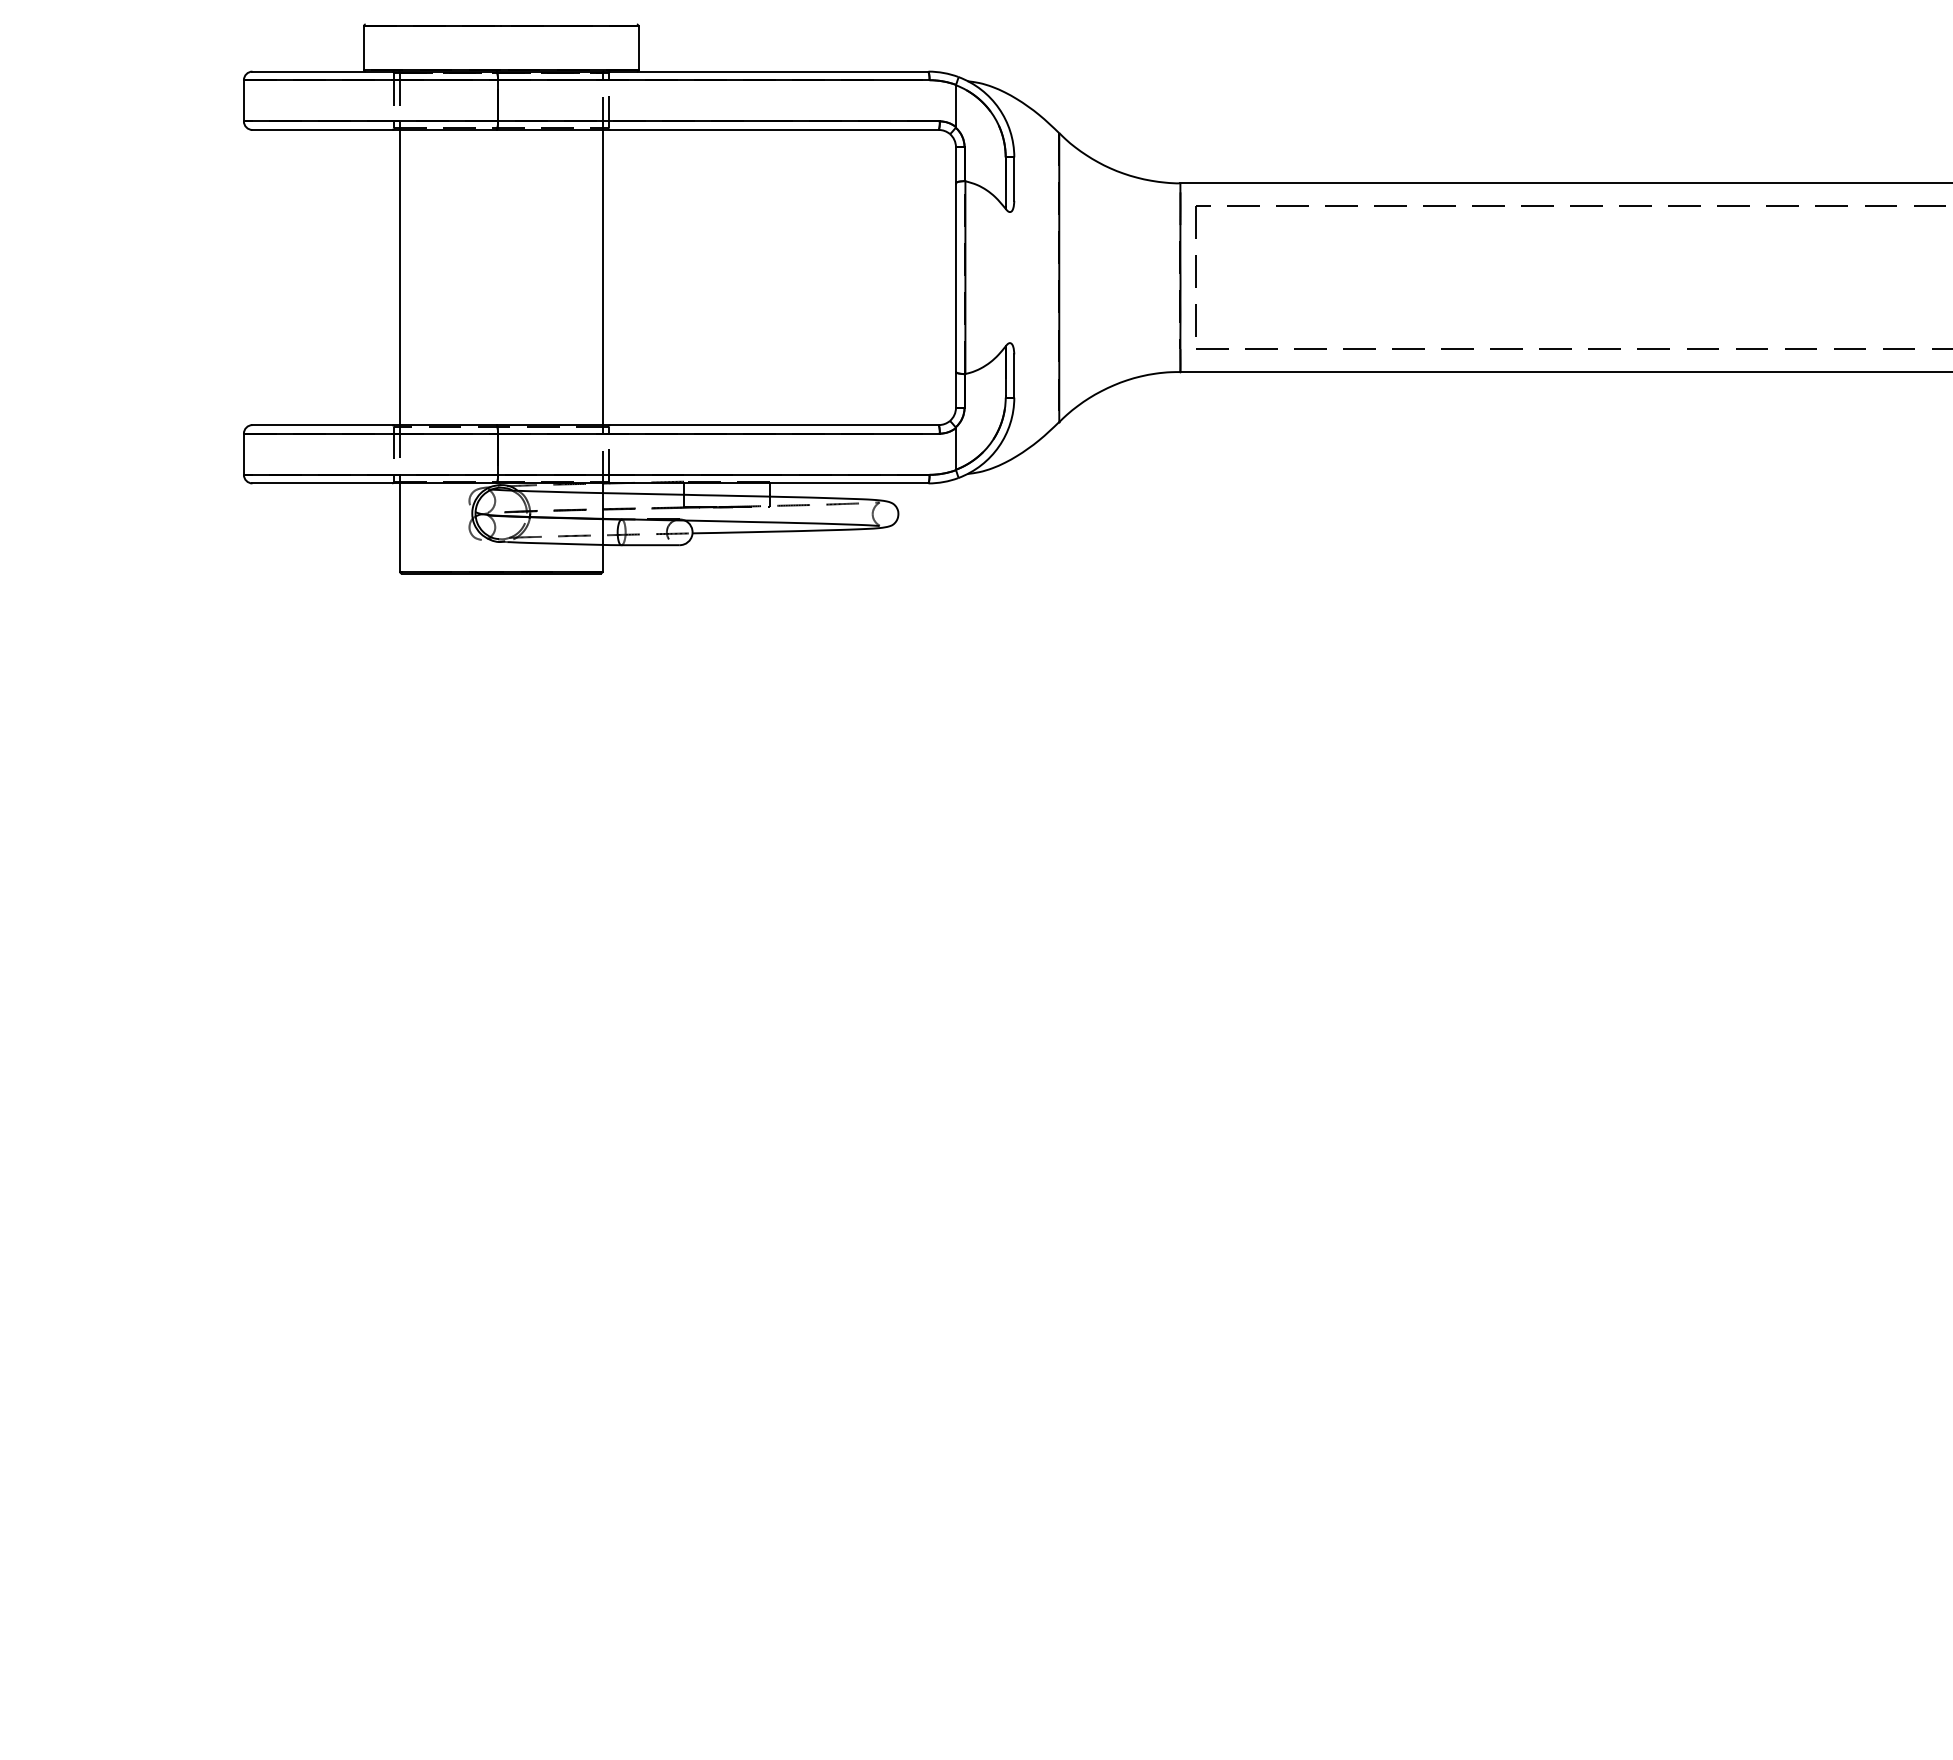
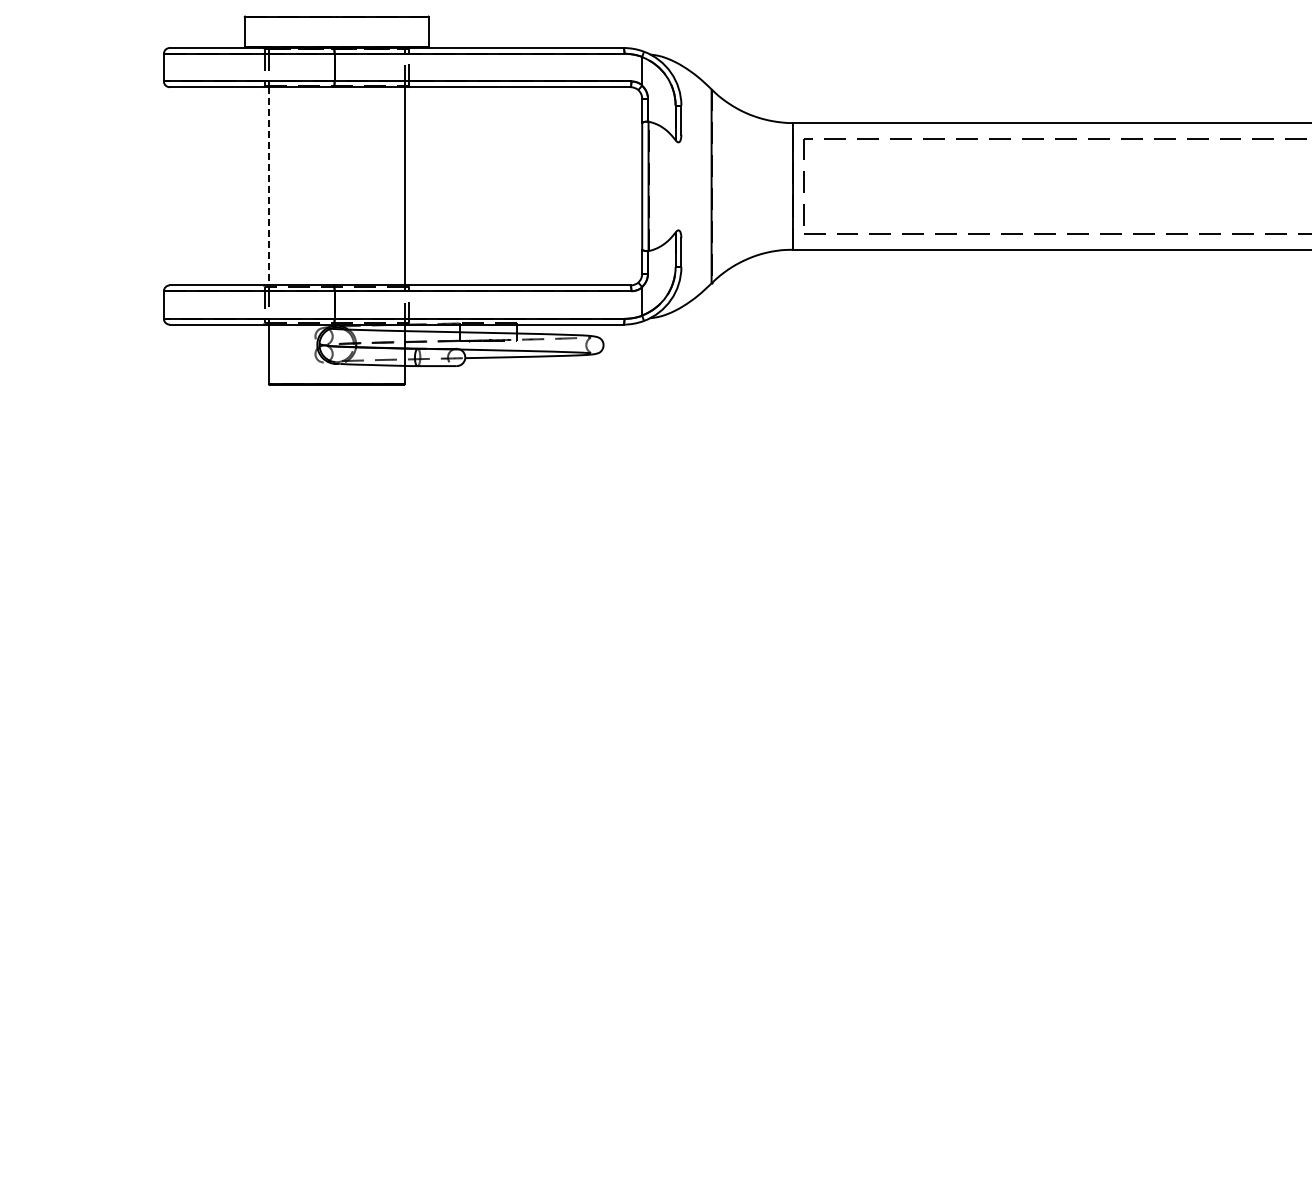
line: (399, 277) -> (268, 186), solid -> dashed

